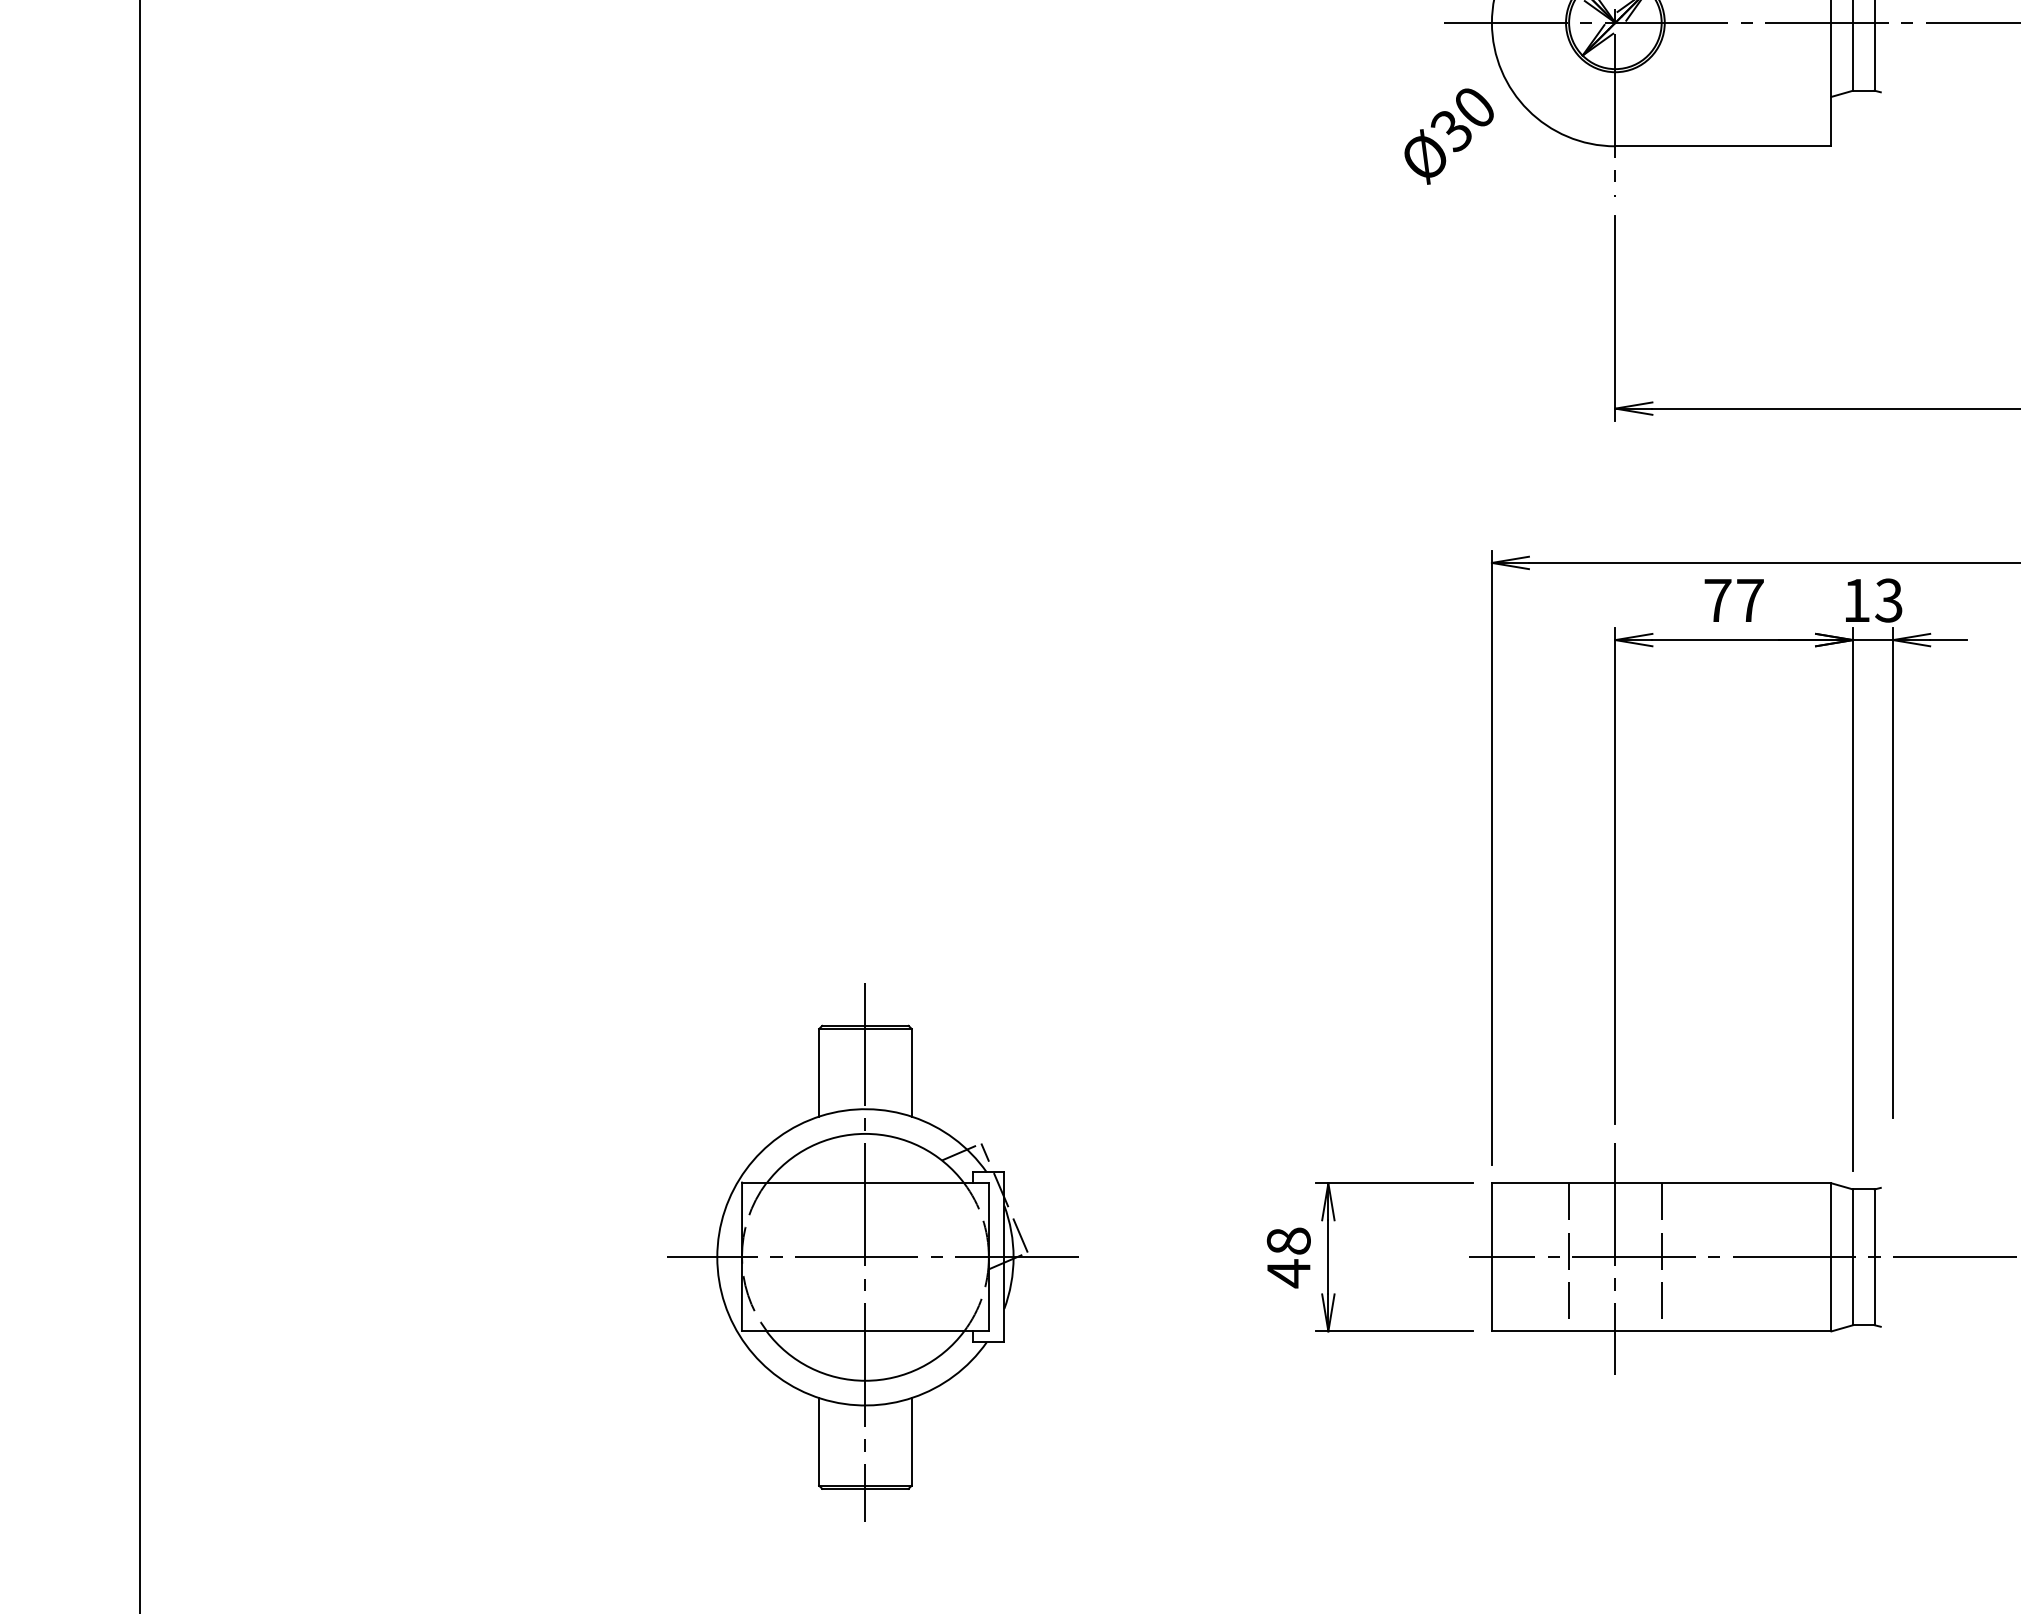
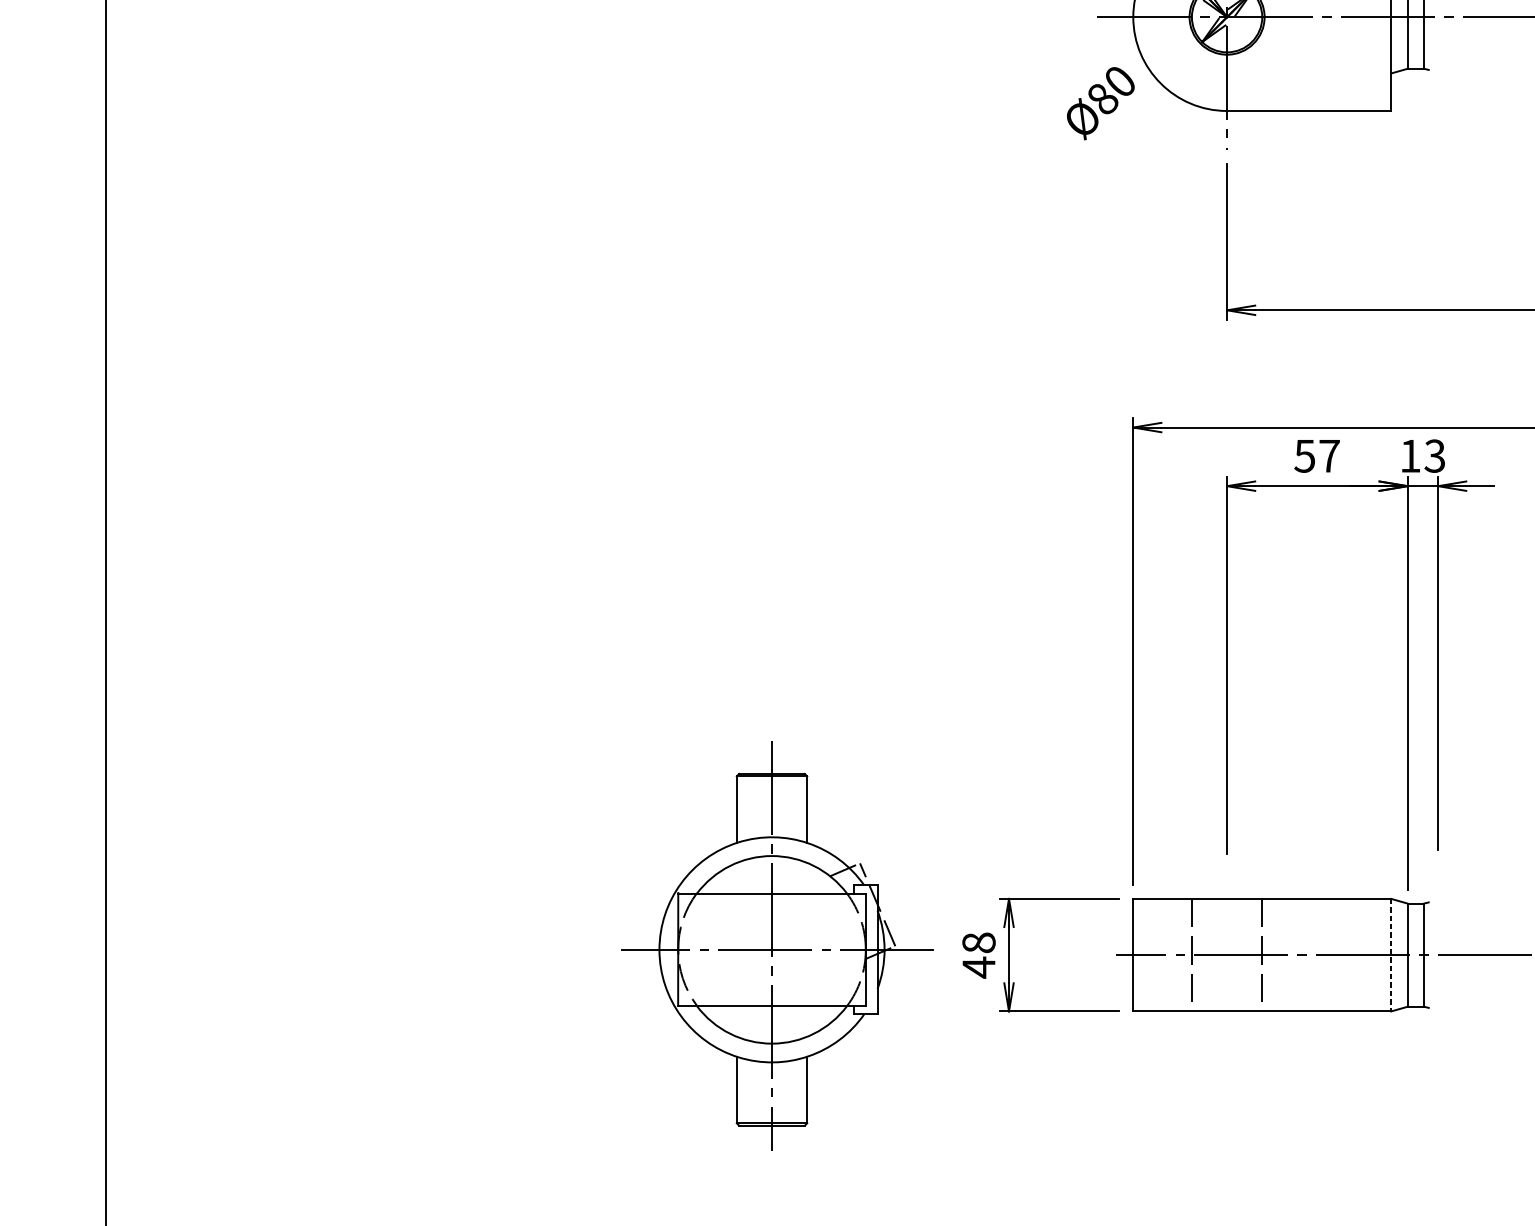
text: (1451, 131) -> (1102, 99), Ø30 -> Ø80
text: (1717, 600) -> (1304, 456), 77 -> 57
part: (872, 1252) -> (777, 946), moved
line: (1831, 1257) -> (1391, 955), solid -> dashed
line: (1615, 1258) -> (1227, 956), removed

